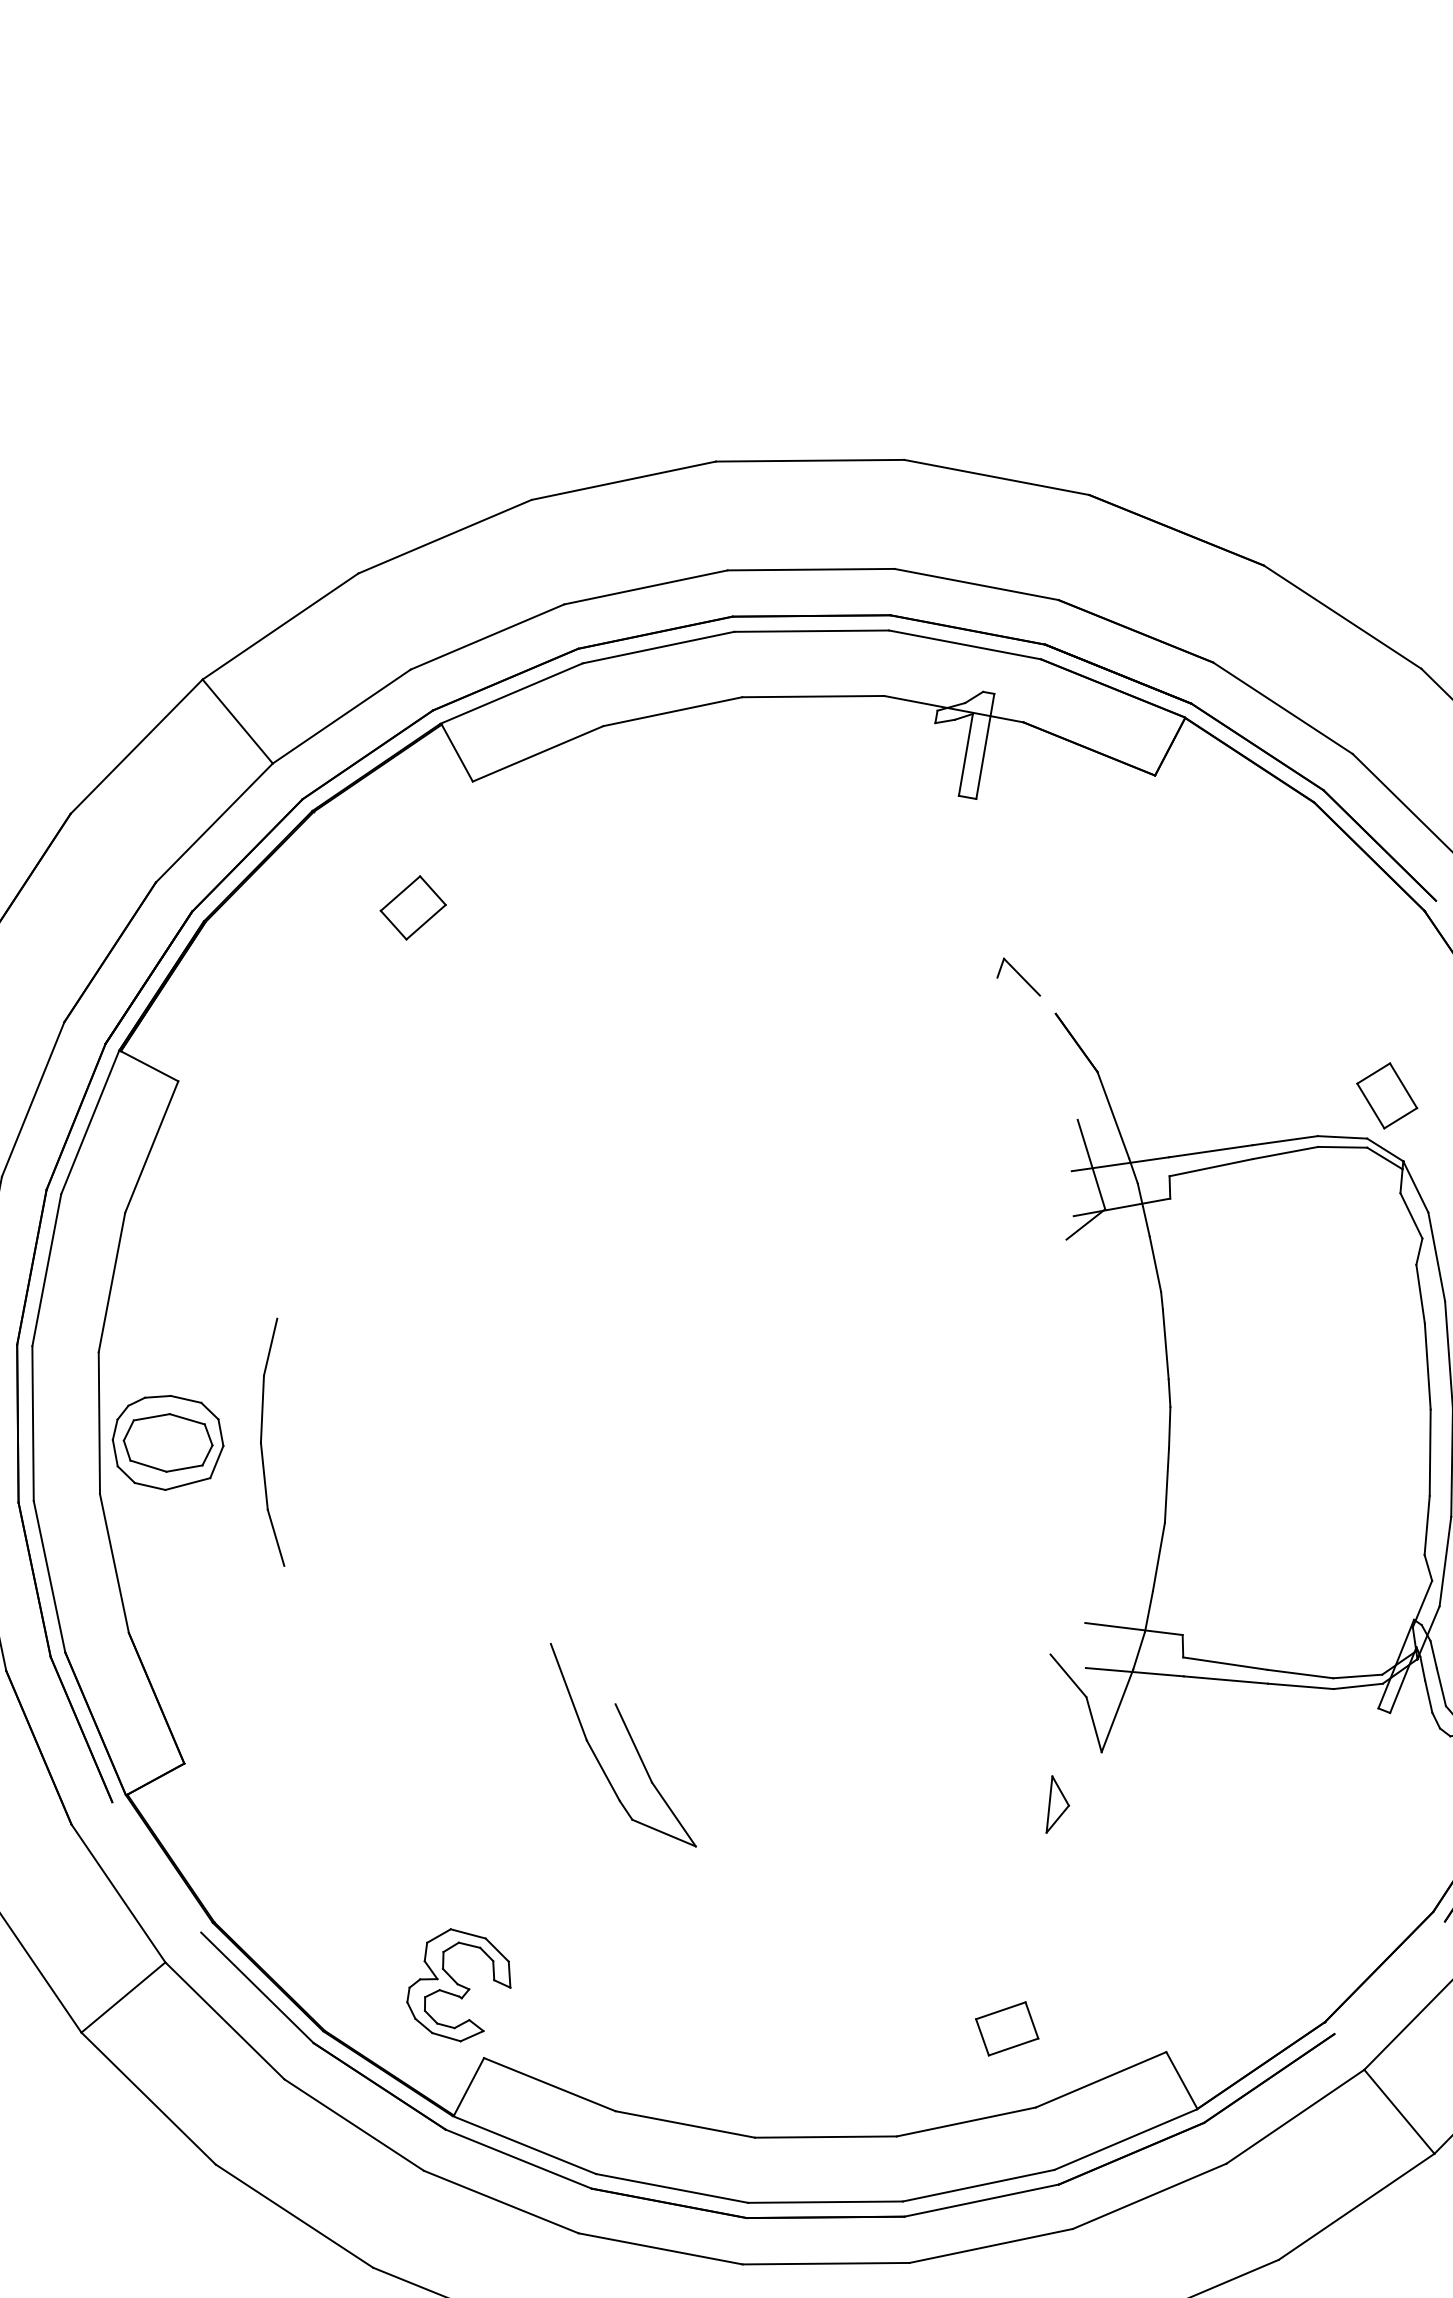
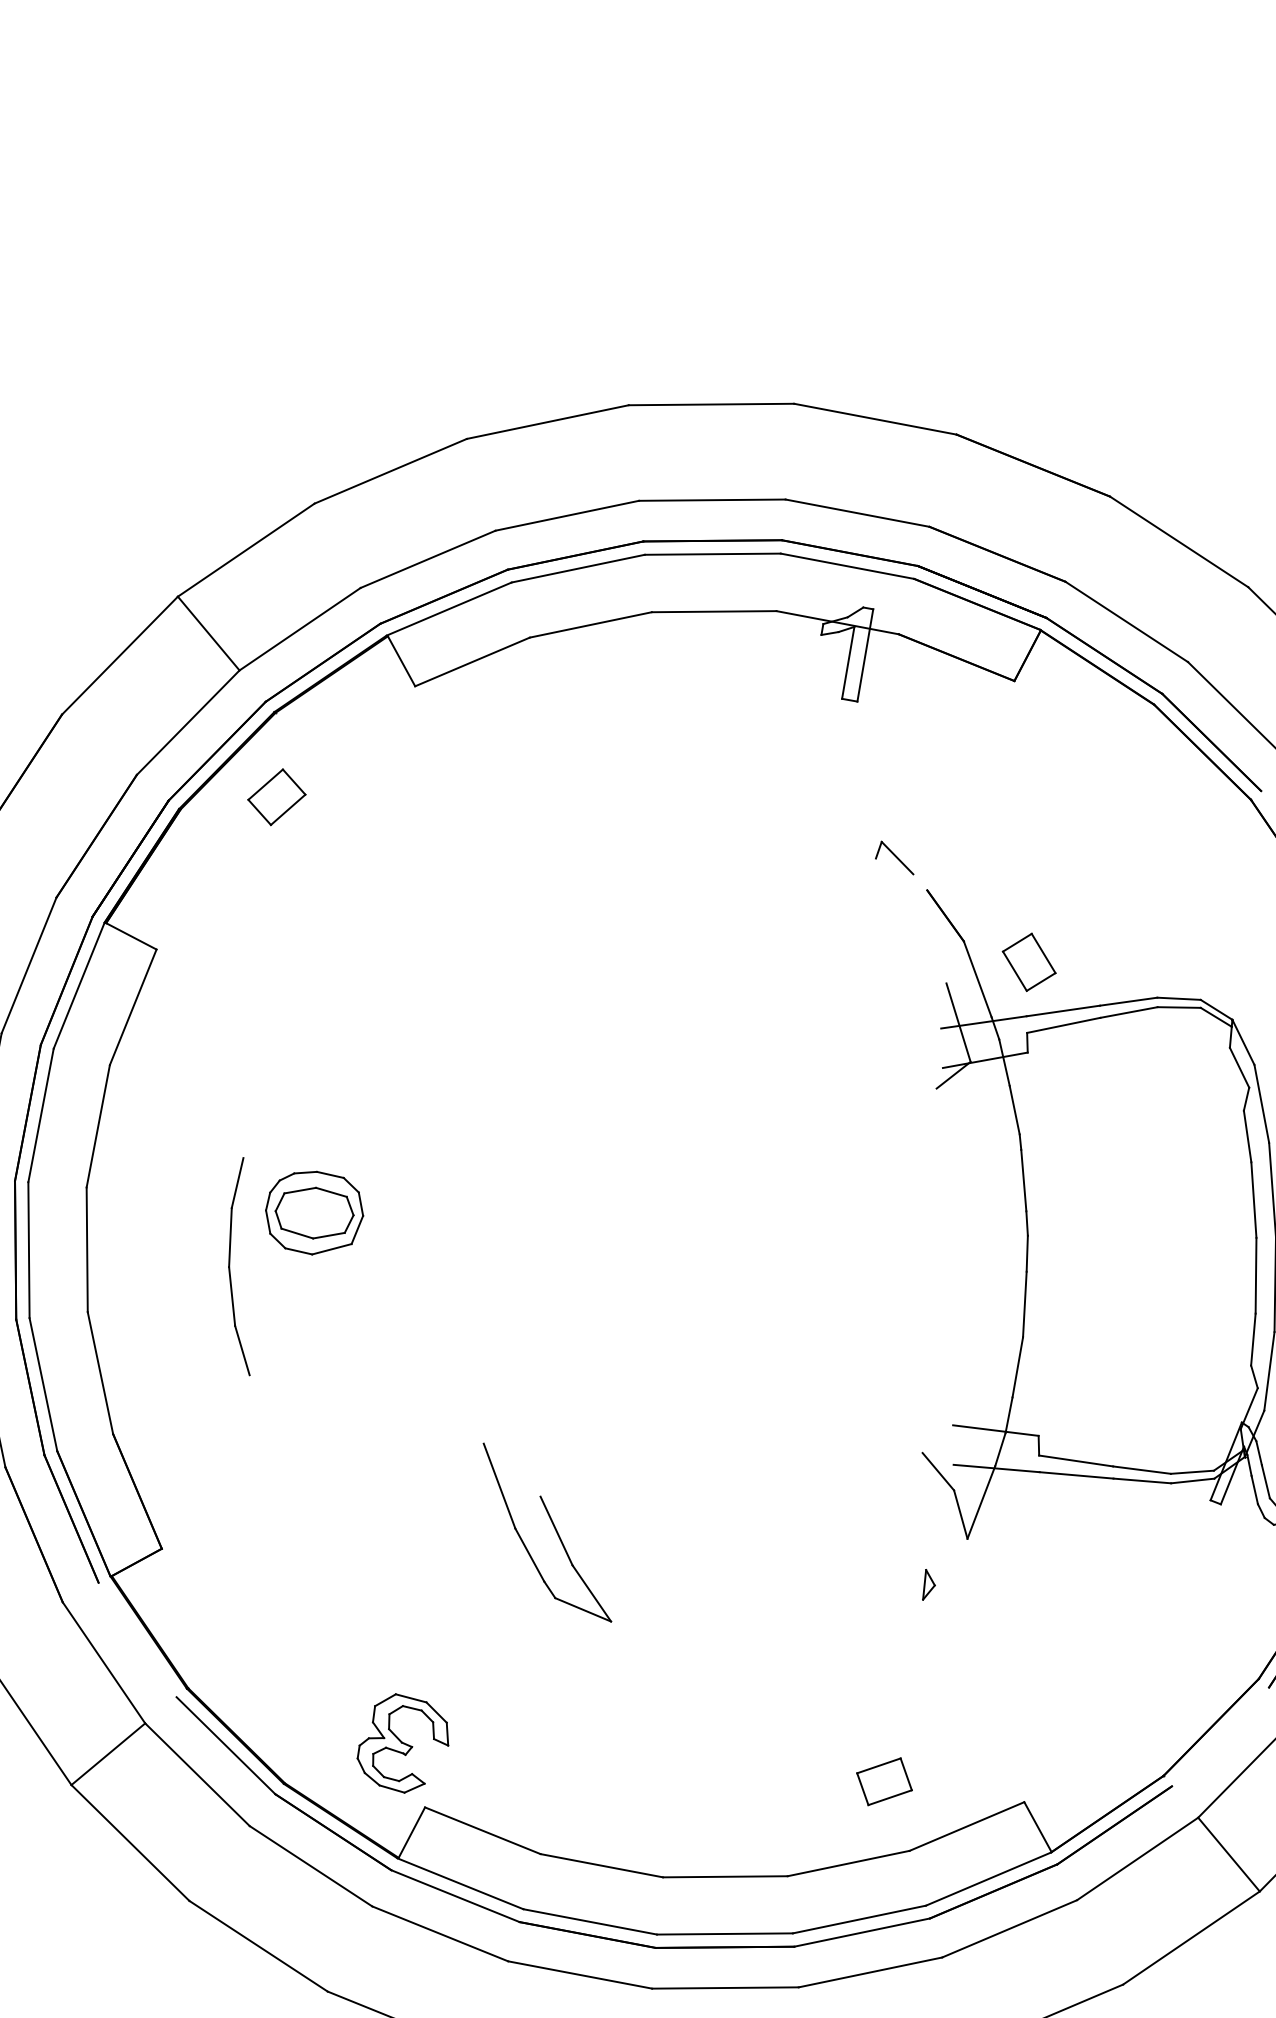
part: (412, 908) -> (276, 797), moved
part: (1386, 1094) -> (1028, 961), moved
part: (168, 1442) -> (314, 1212), moved
part: (1057, 1804) -> (928, 1584), size x0.6

